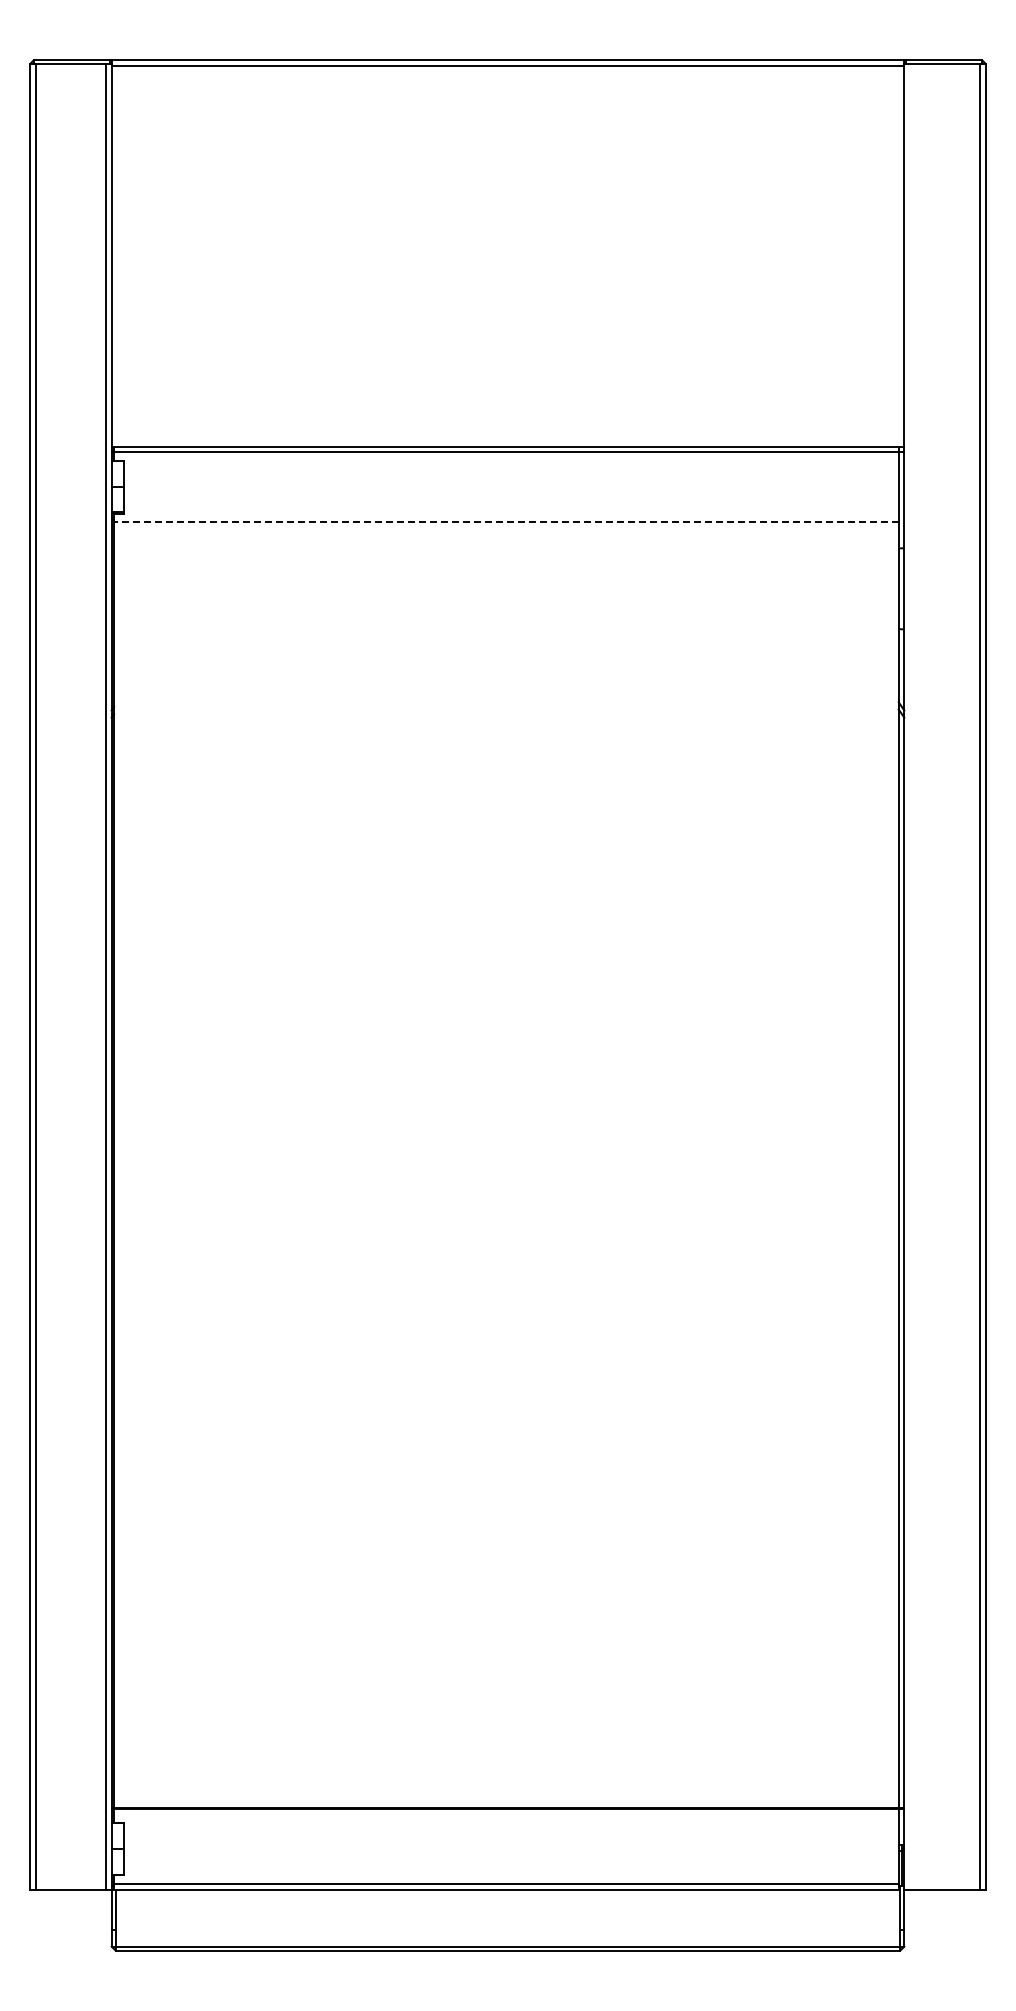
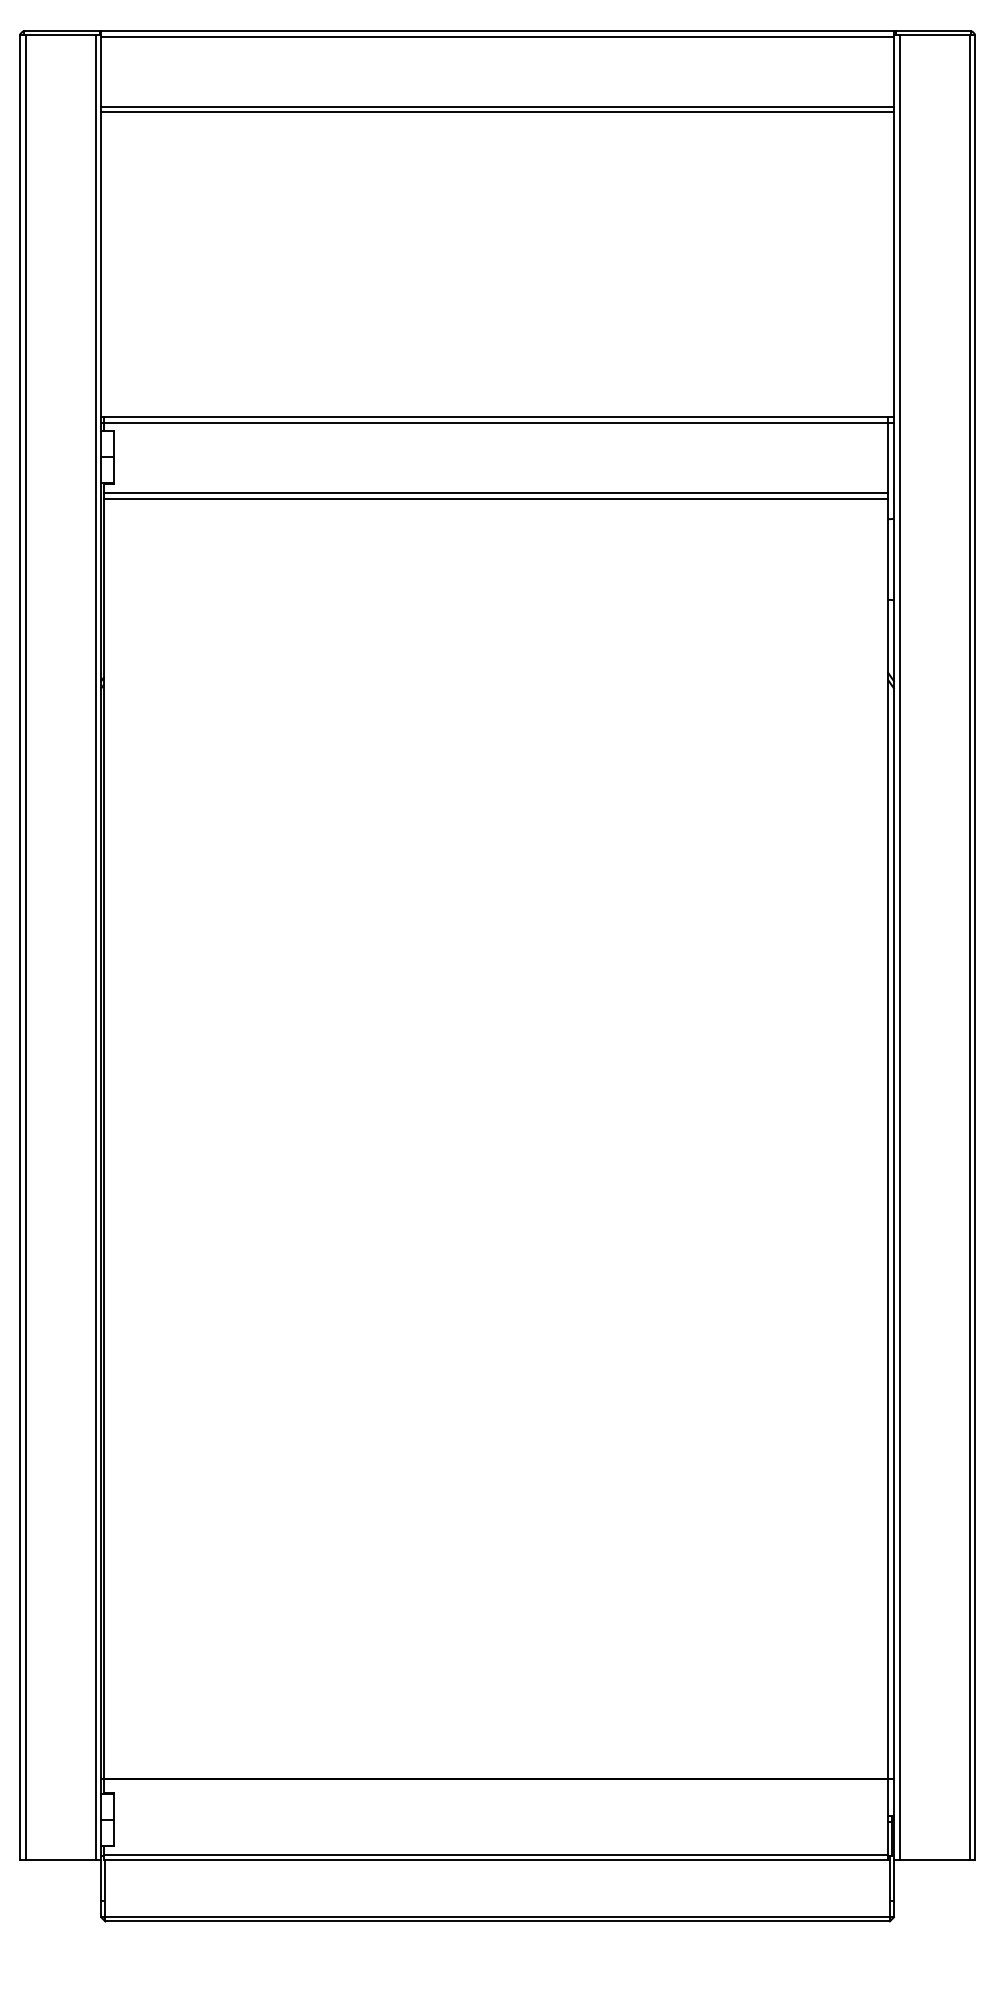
line: (507, 136) -> (497, 107), added
line: (507, 141) -> (497, 112), added
line: (505, 522) -> (495, 493), dashed -> solid
line: (506, 527) -> (496, 498), added
line: (910, 976) -> (900, 947), added

